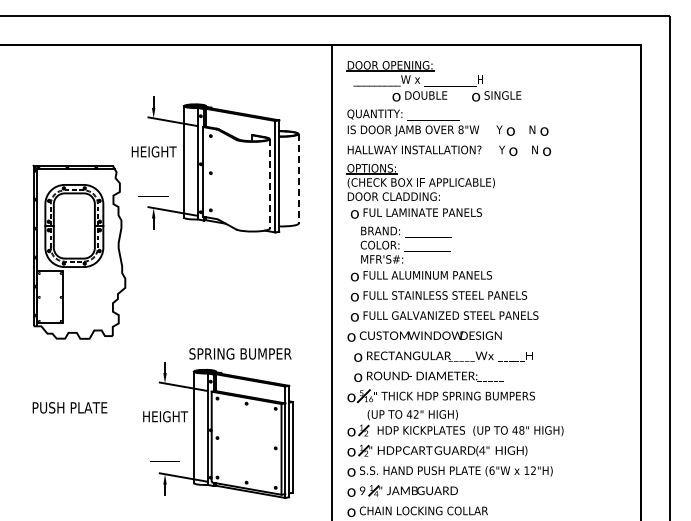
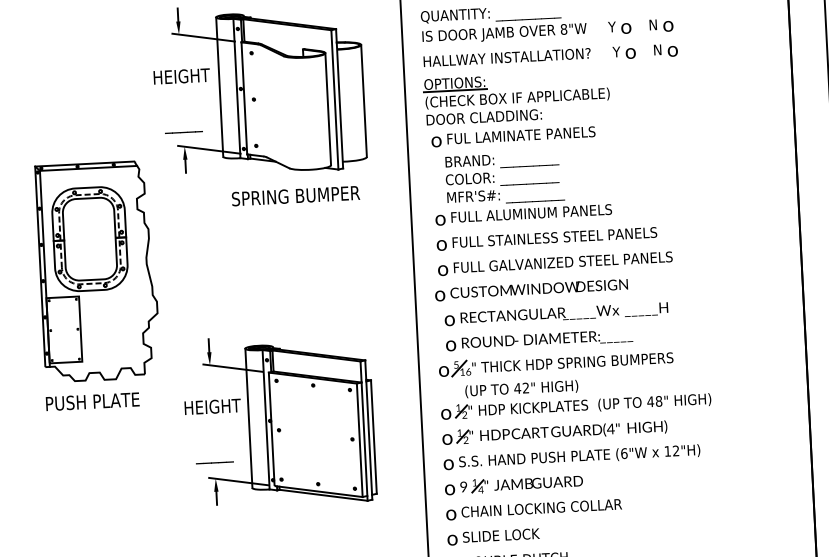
line: (298, 178) -> (363, 100), dashed -> solid
line: (269, 183) -> (327, 108), dashed -> solid
part: (79, 251) -> (97, 270), moved
text: (240, 353) -> (295, 195), moved

